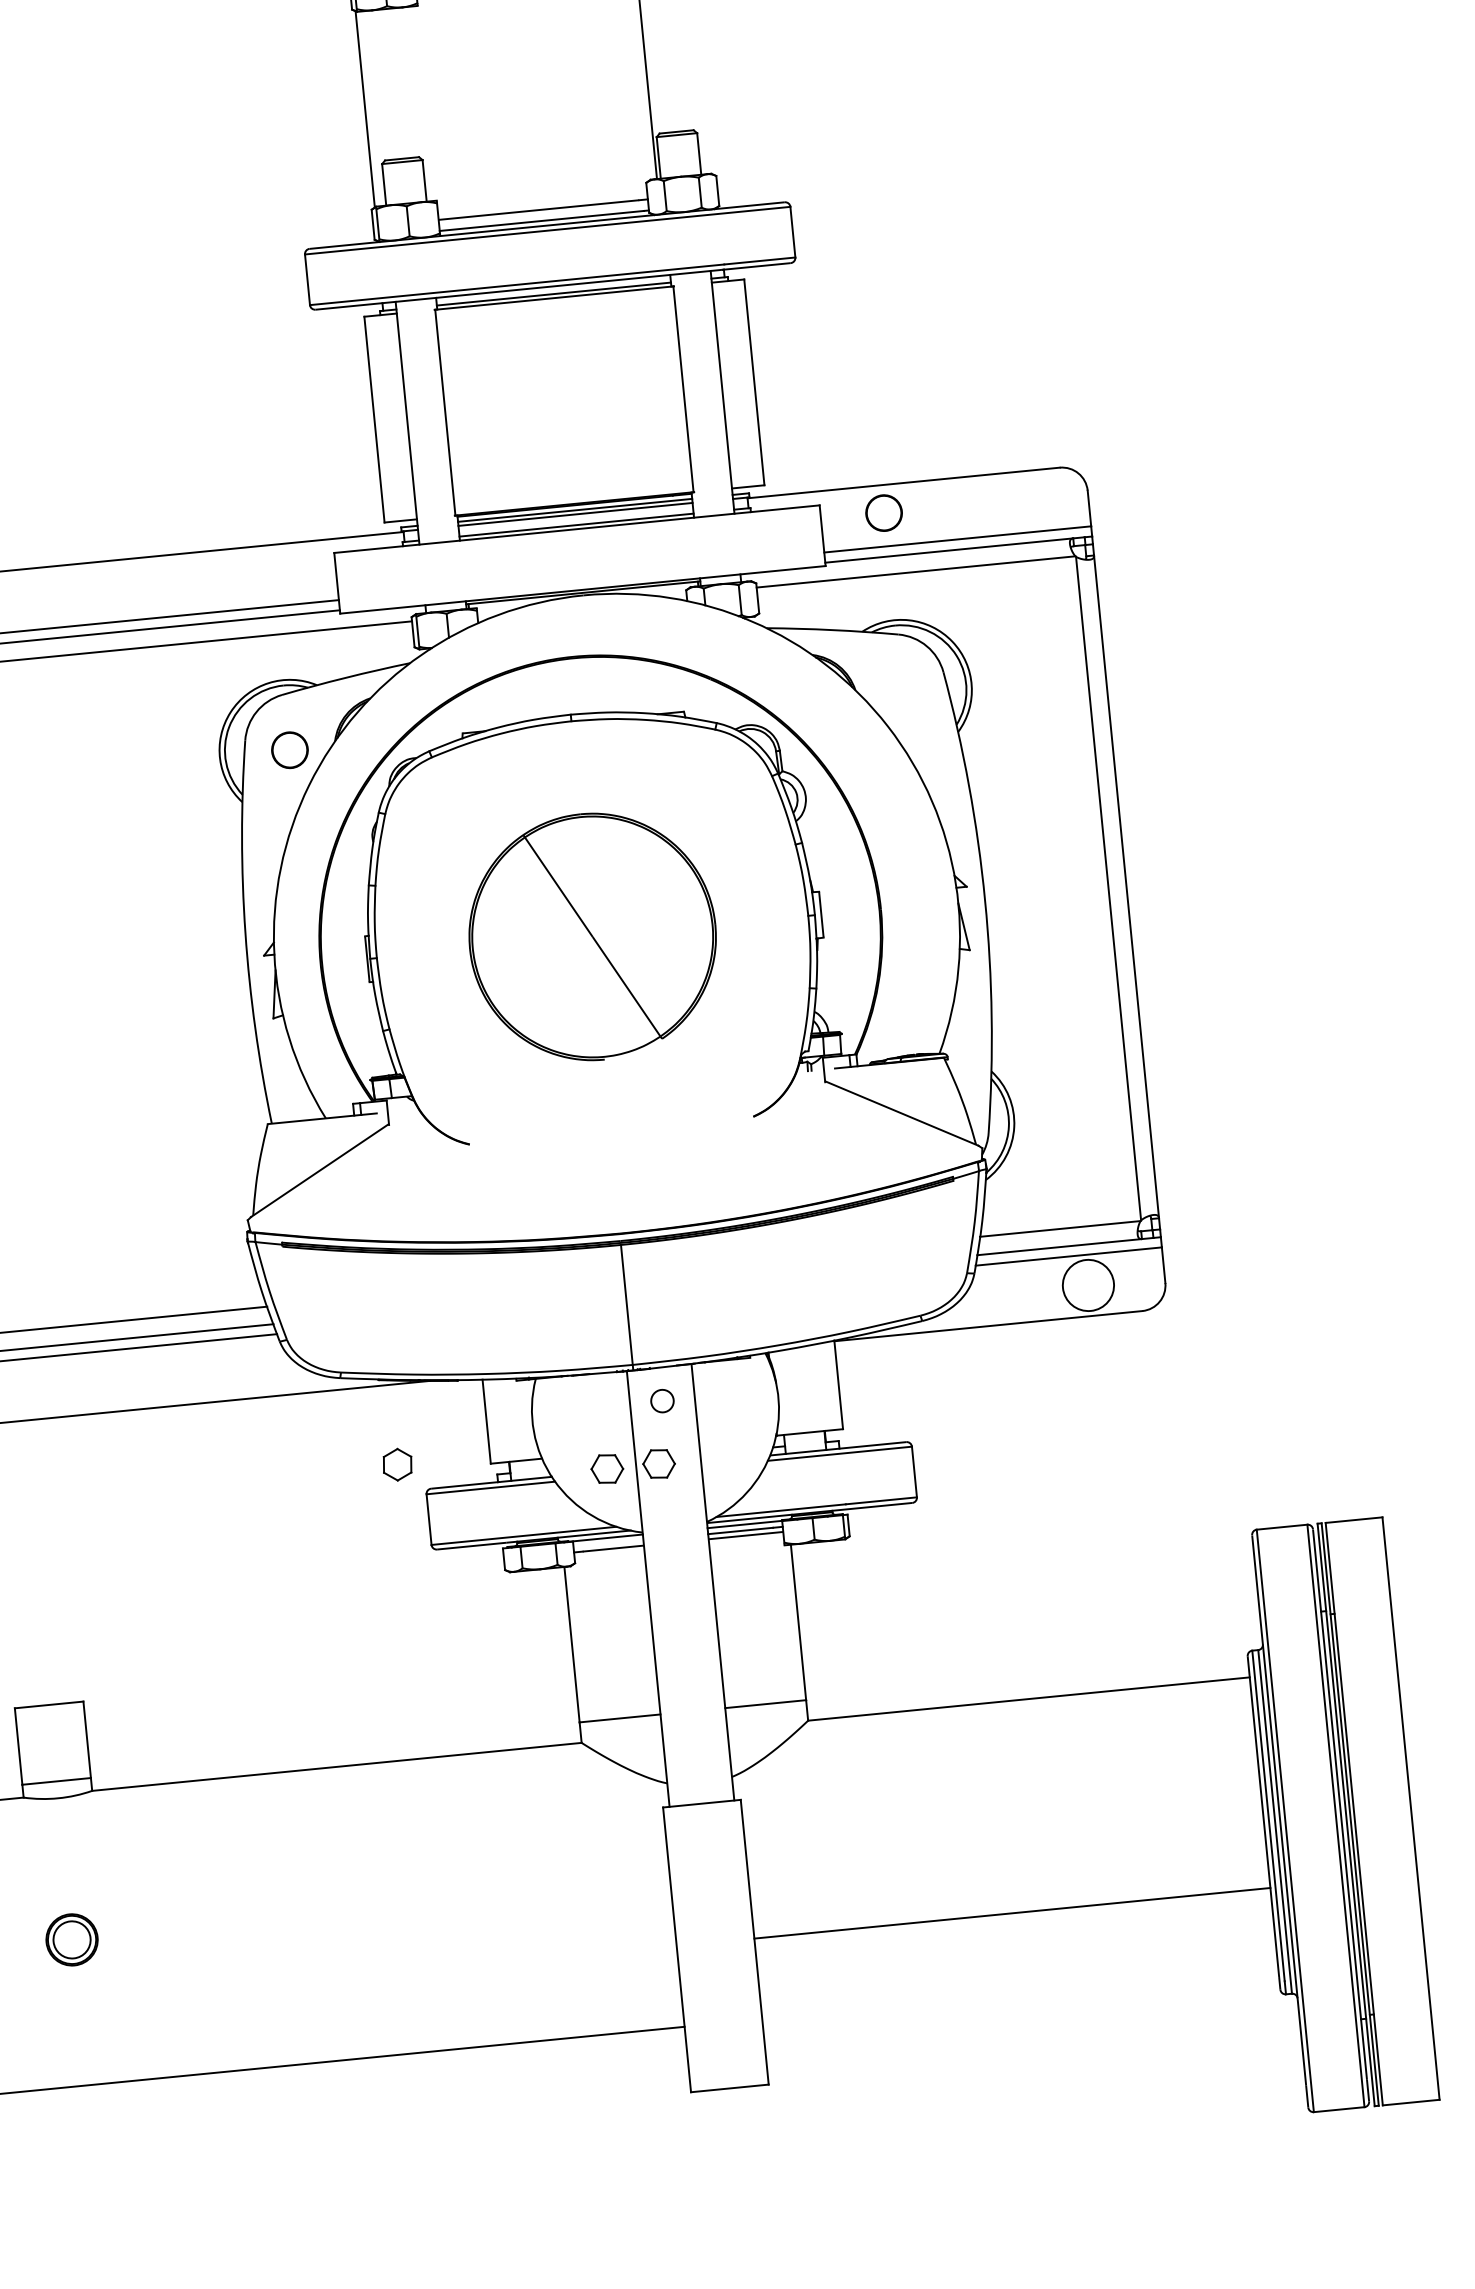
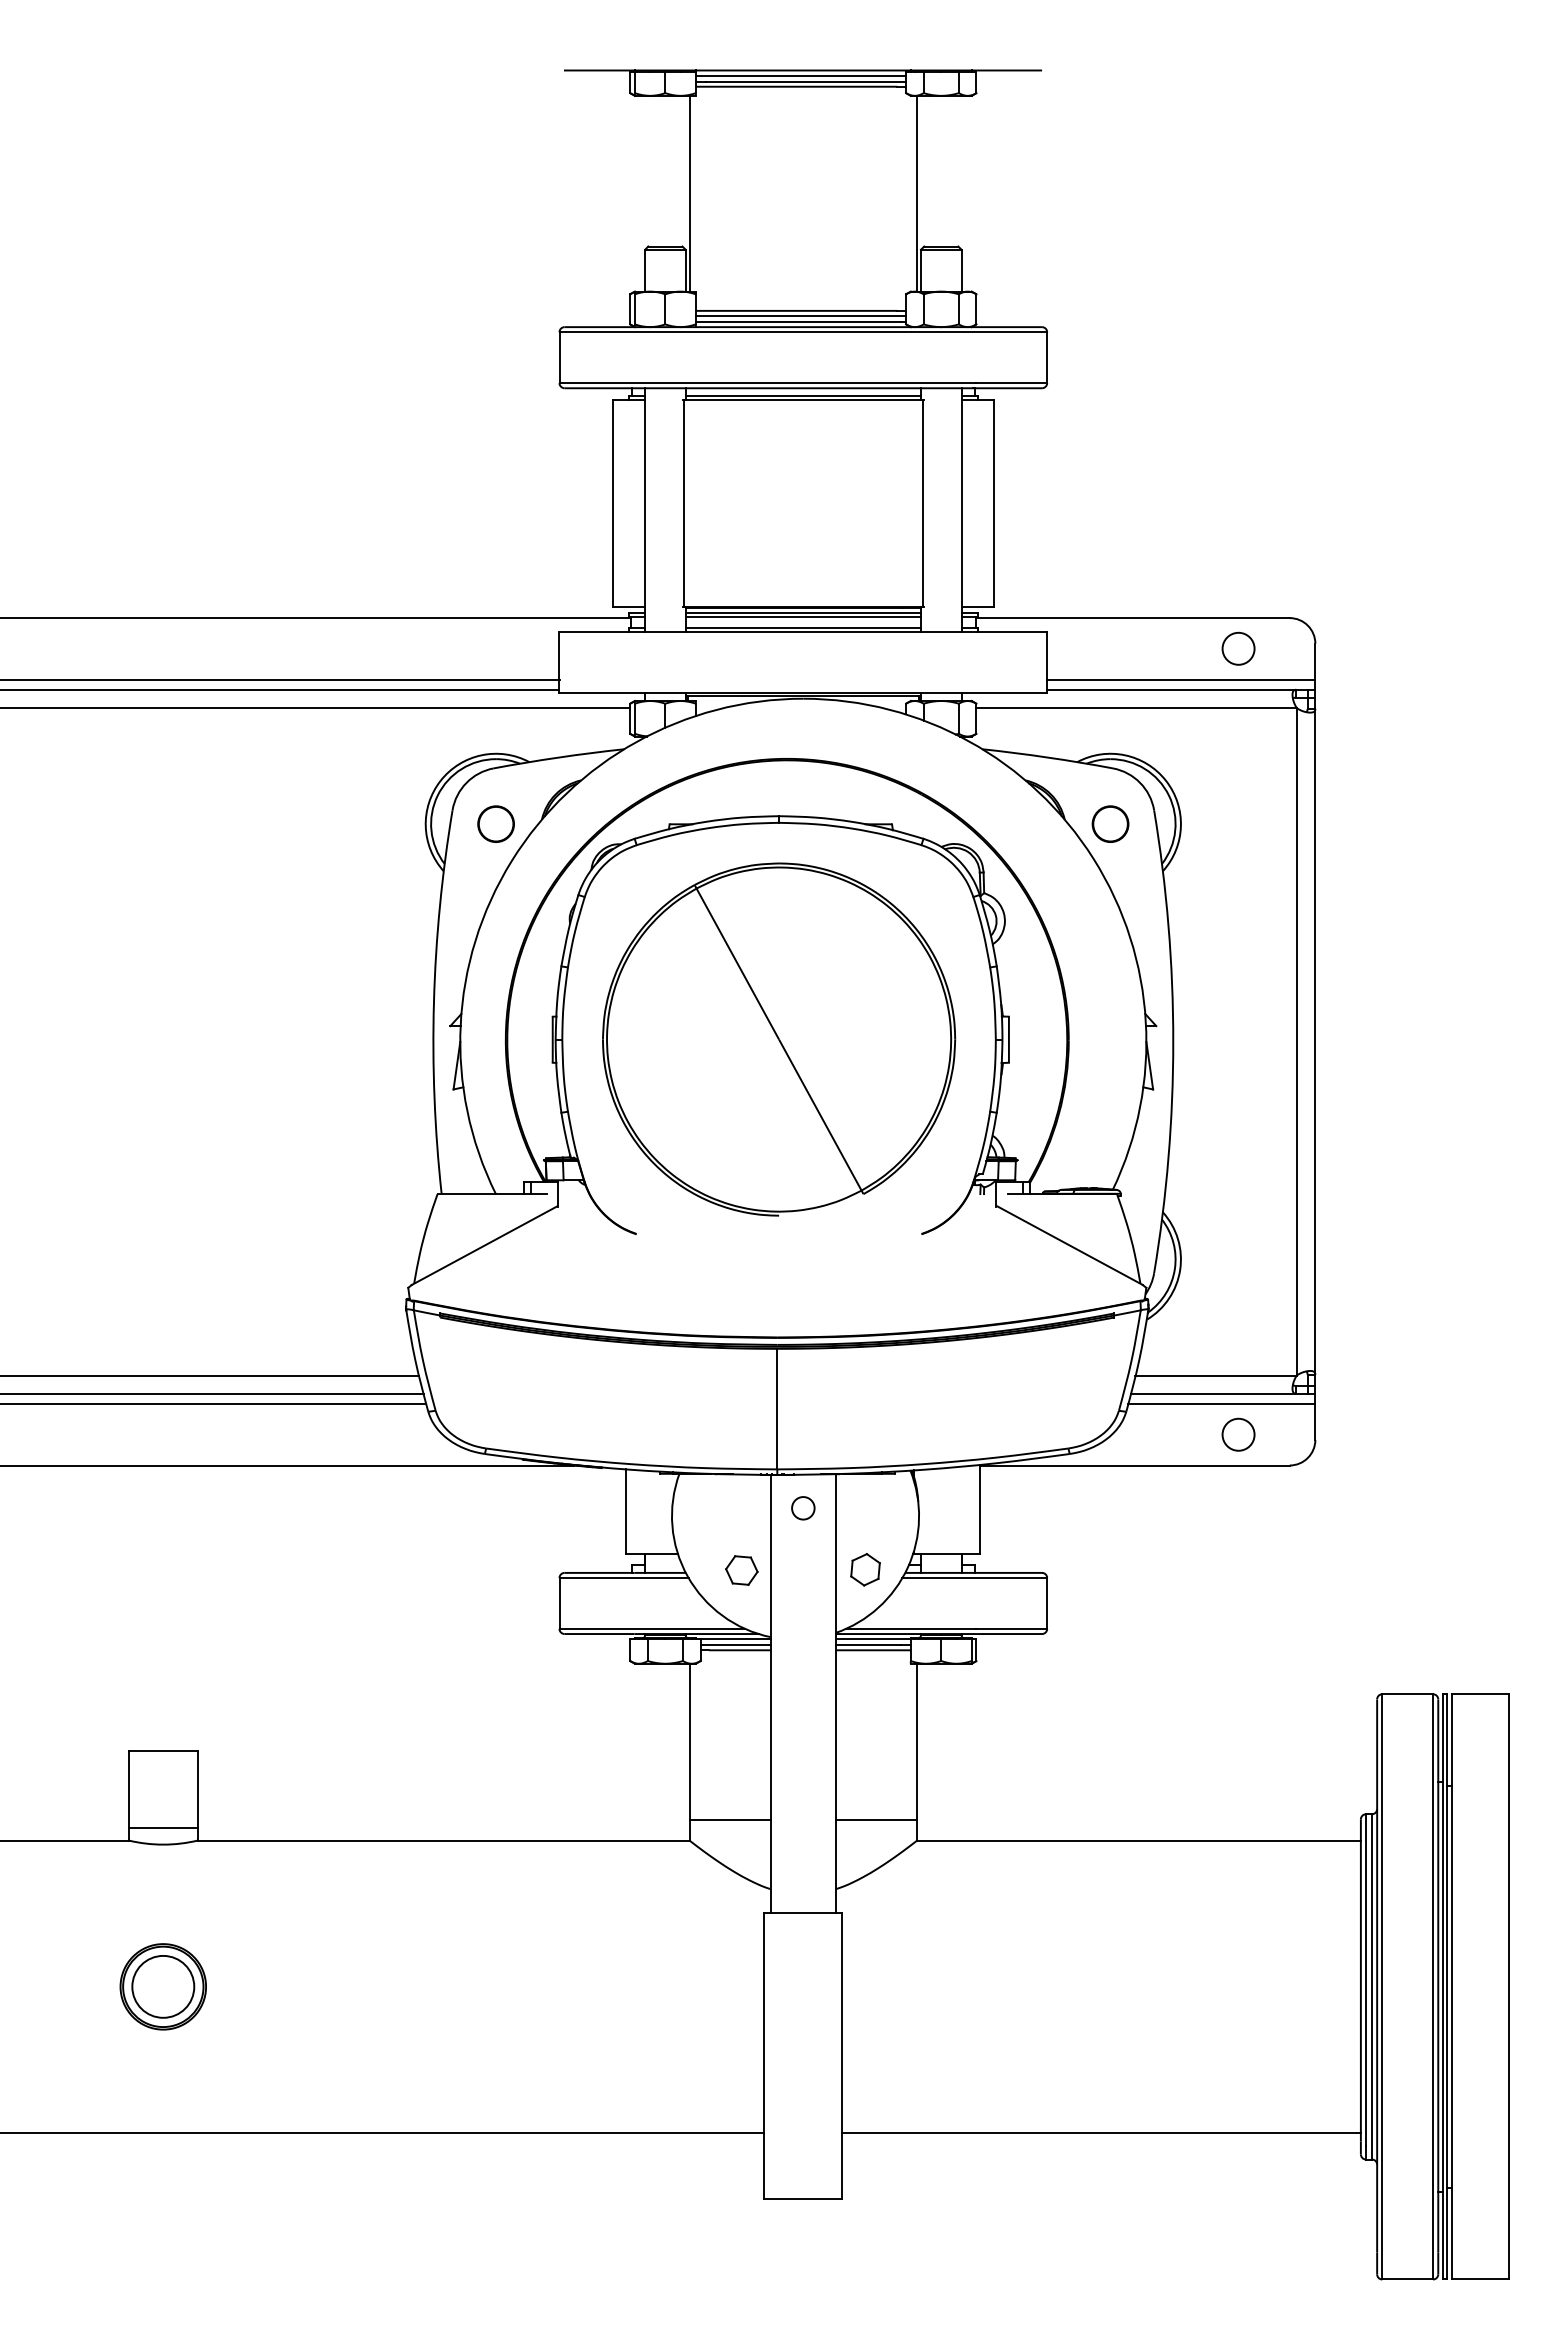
line: (365, 109) -> (689, 193), moved
line: (543, 215) -> (800, 316), added
circle: (1011, 502) -> (1238, 648), added
part: (883, 512) -> (1110, 823), moved
part: (593, 936) -> (779, 1039), size x1.43
circle: (1088, 1285) -> (1238, 1434), size x0.62
part: (658, 1463) -> (793, 1570), removed
part: (397, 1464) -> (865, 1569), moved
line: (608, 1544) -> (735, 1645), added
line: (1012, 1913) -> (1101, 2133), moved
part: (71, 1939) -> (162, 1986), size x1.67

